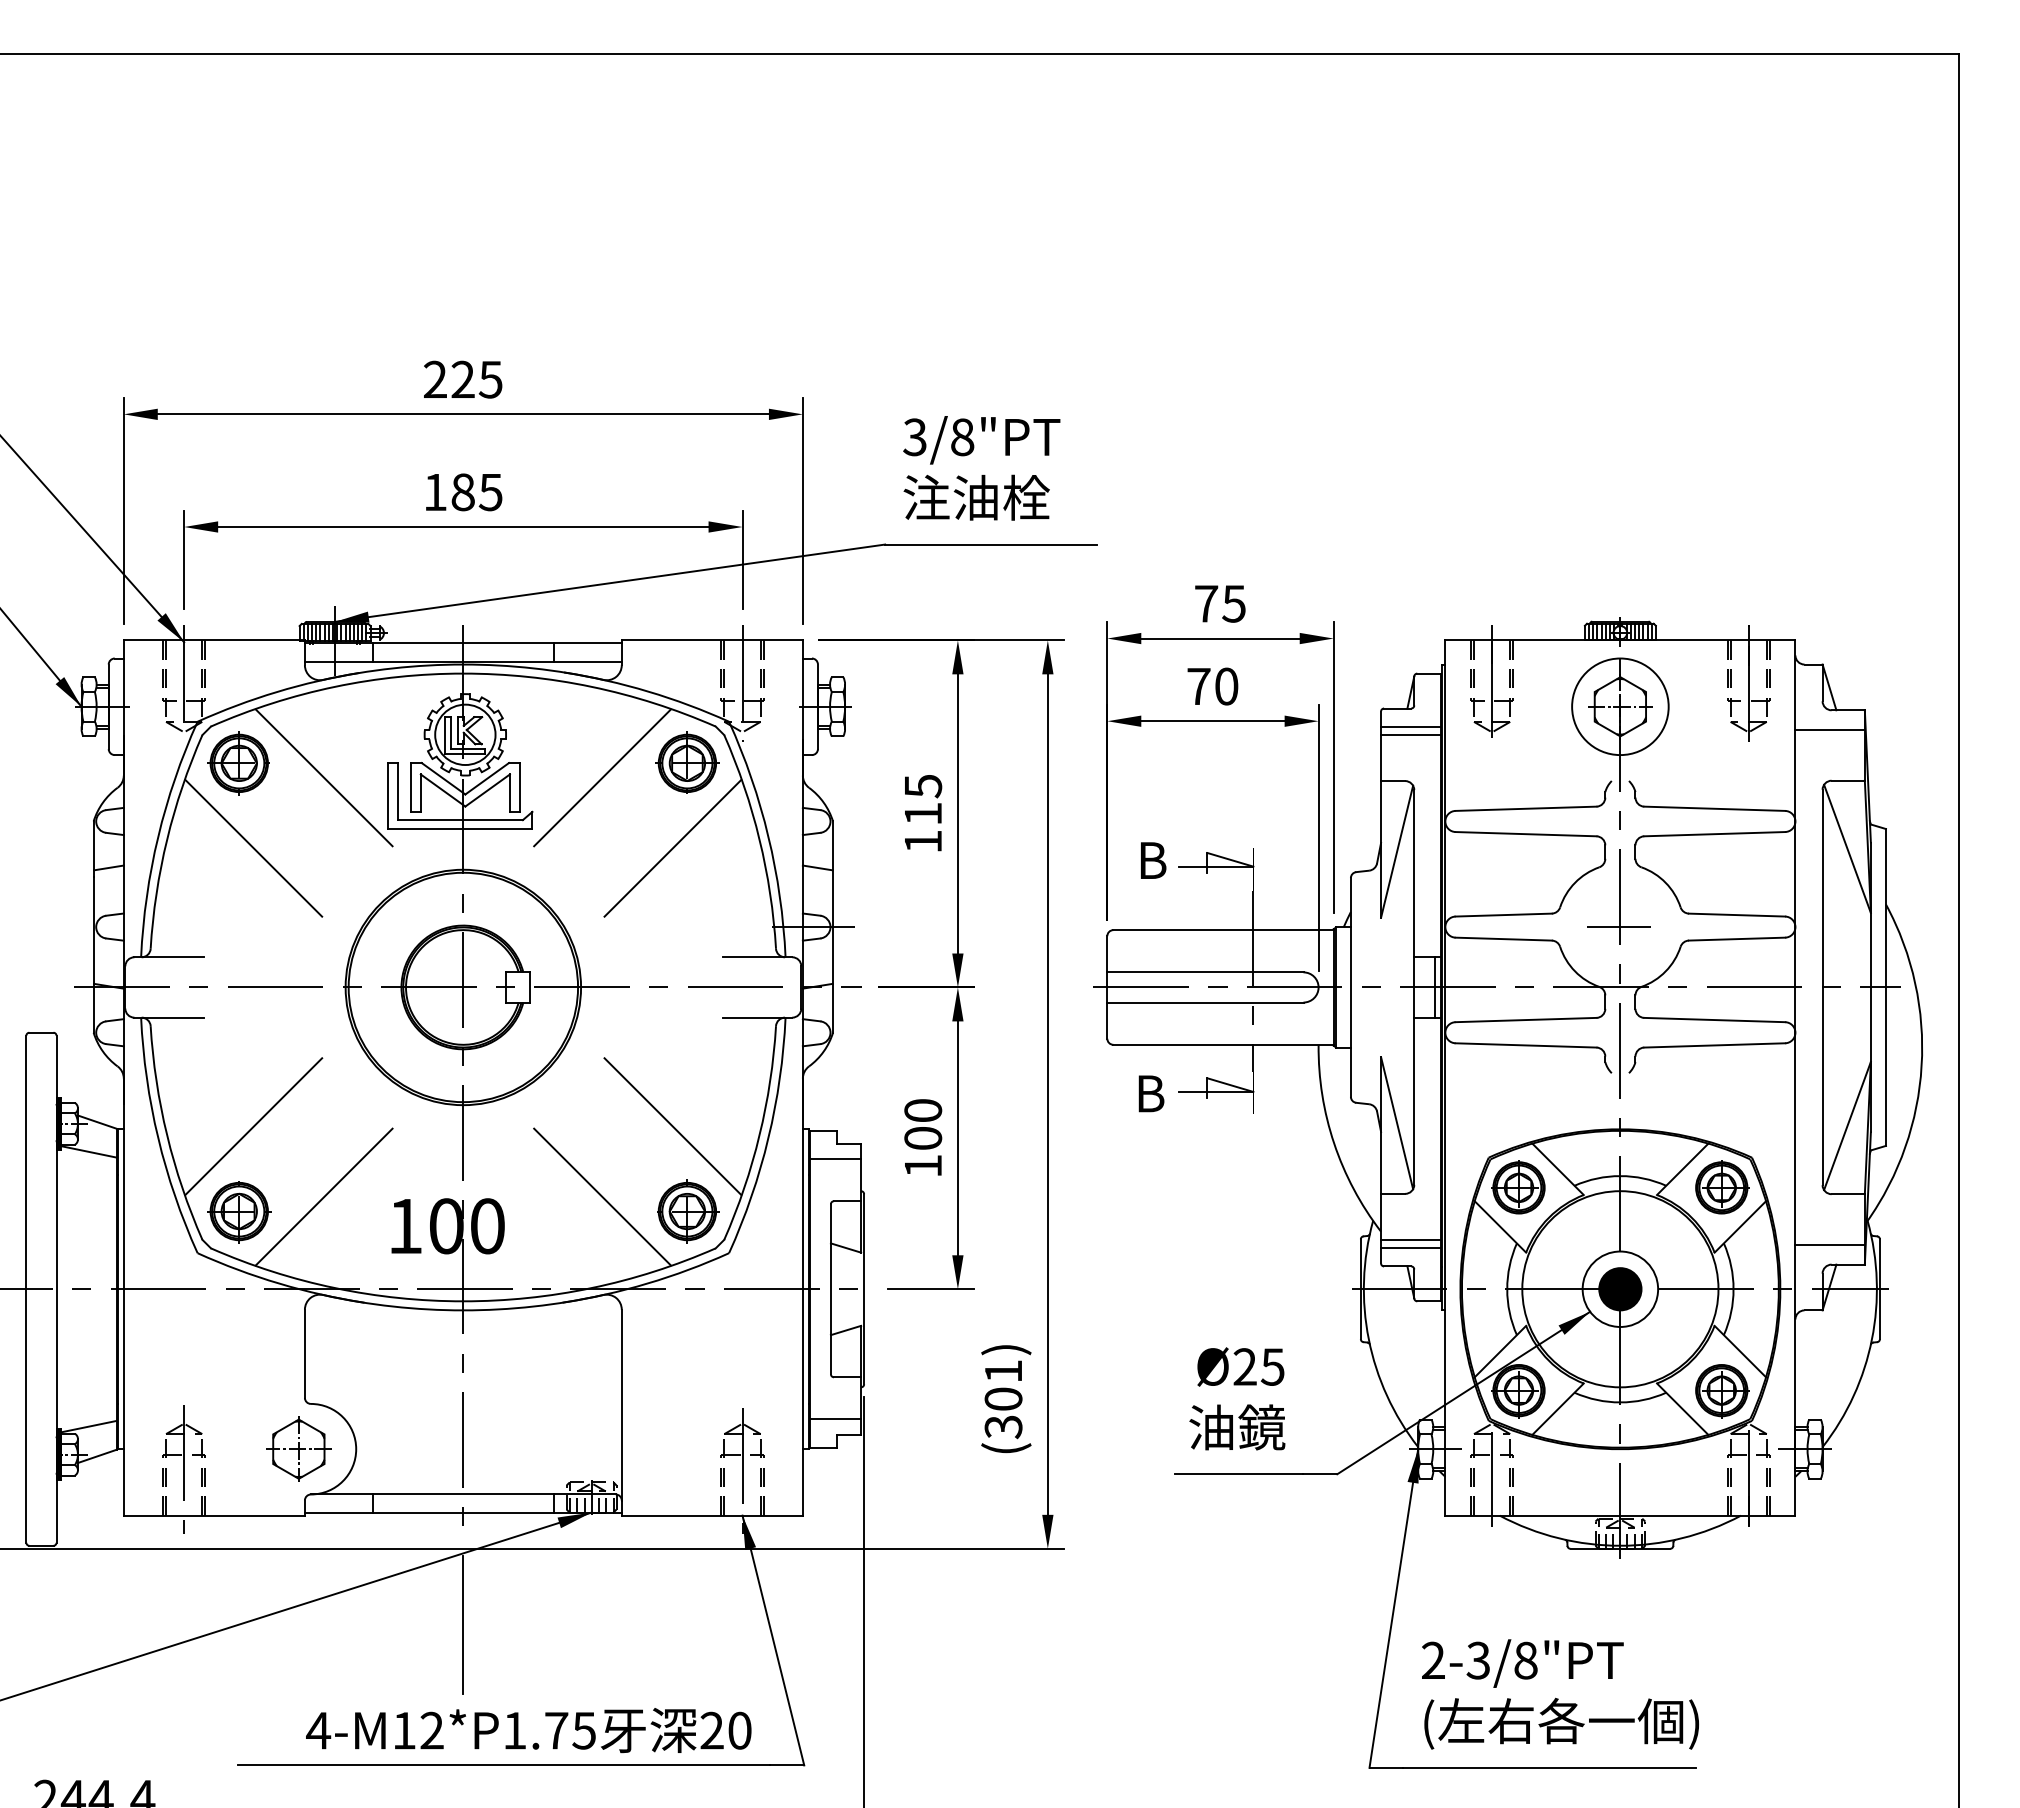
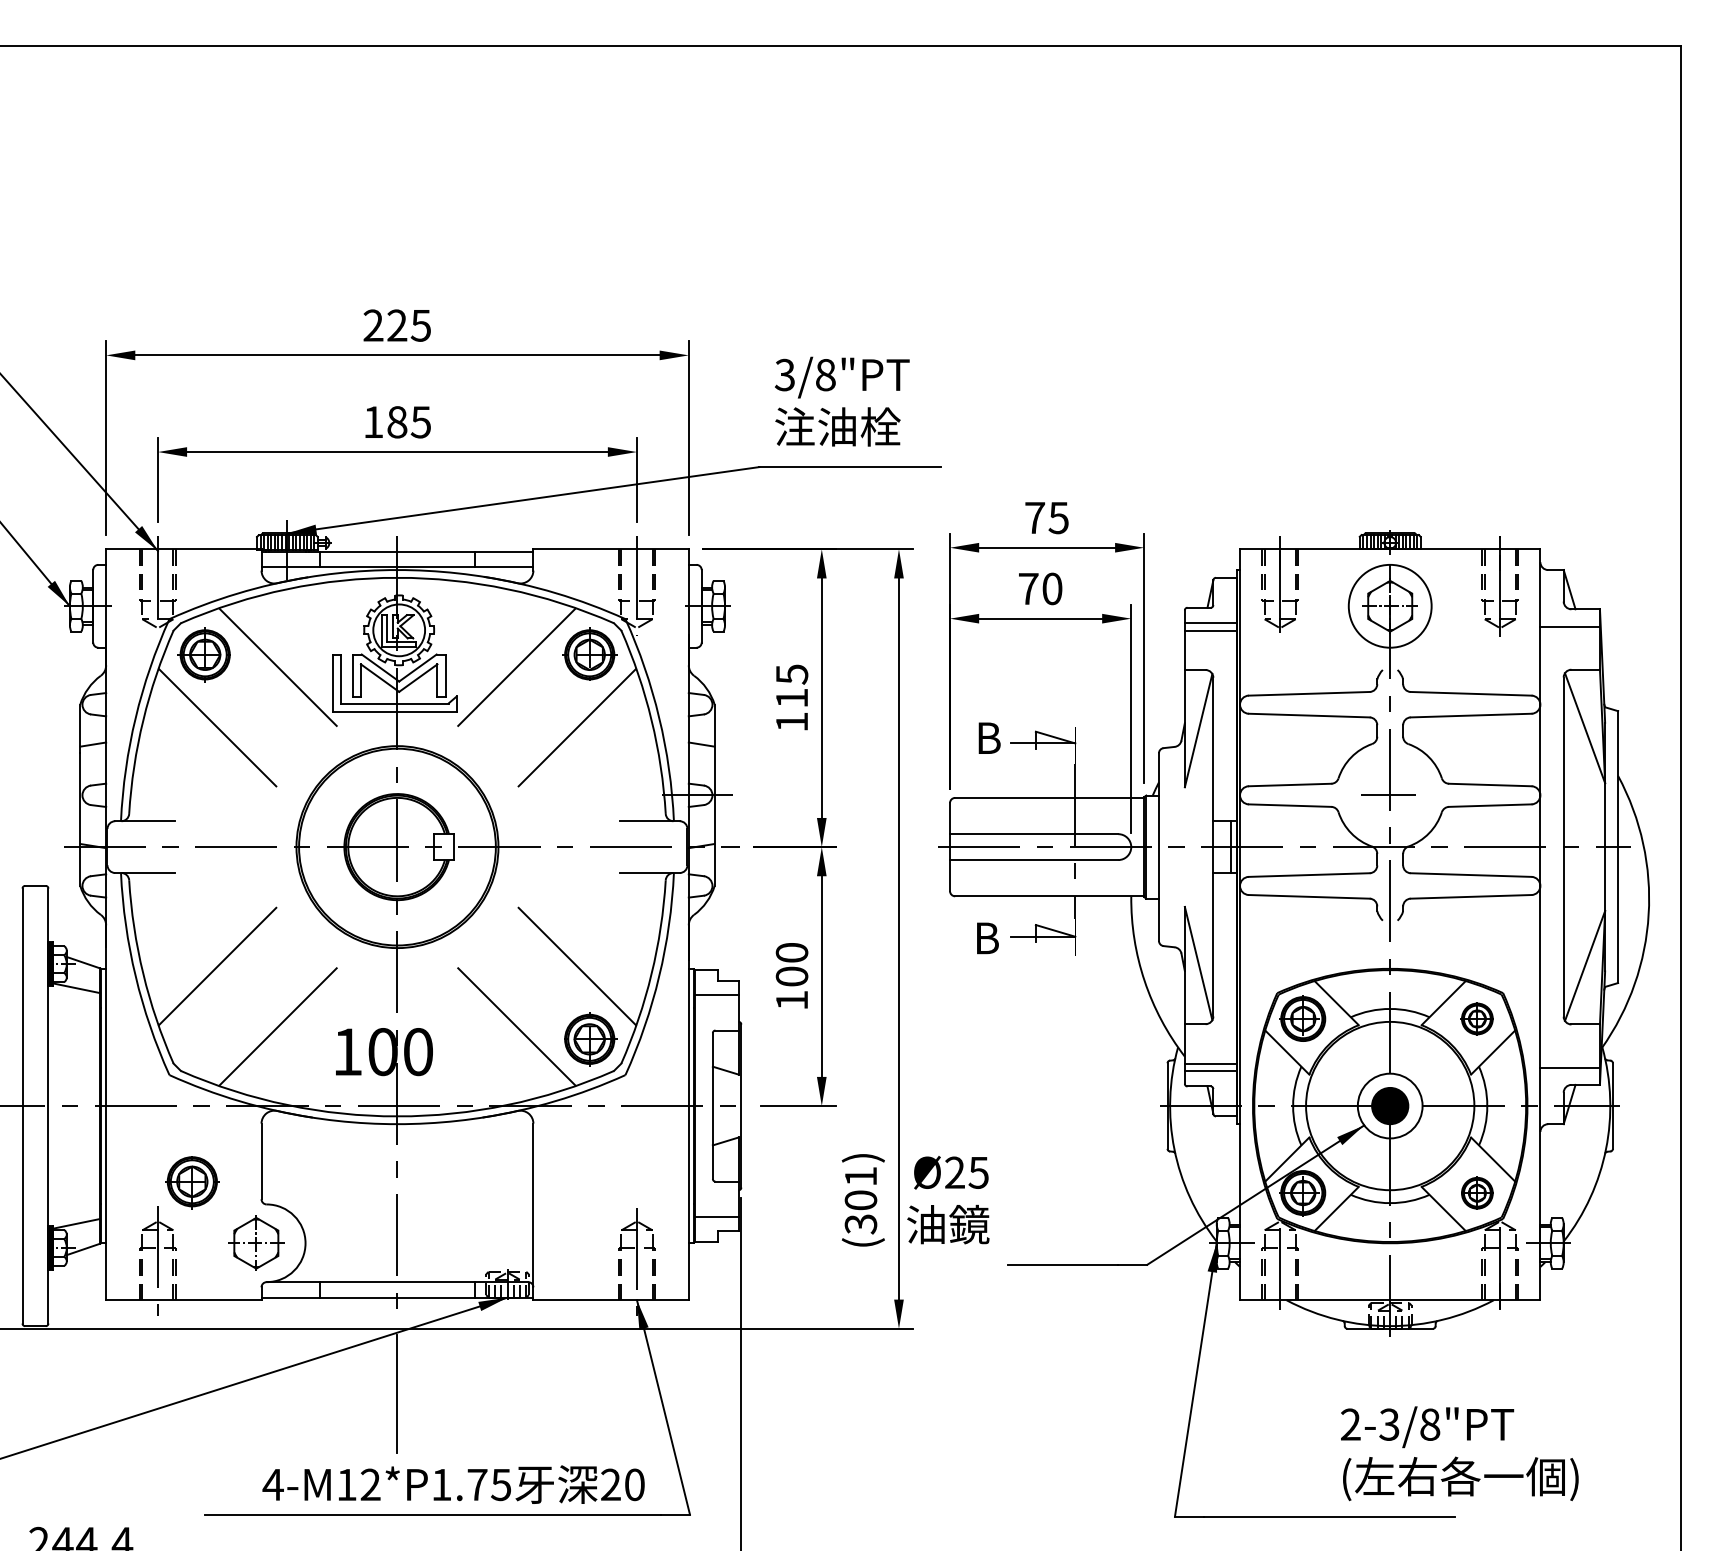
part: (1722, 1187) -> (1477, 1018), size x0.7
part: (239, 1212) -> (192, 1182), moved
part: (1722, 1391) -> (1477, 1193), size x0.7
text: (1237, 1398) -> (948, 1199), moved
text: (1560, 1694) -> (1459, 1453), moved

